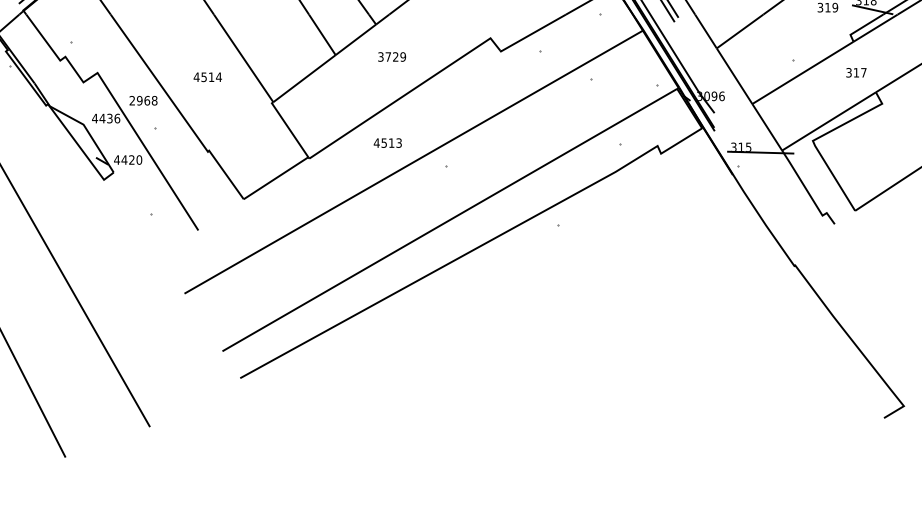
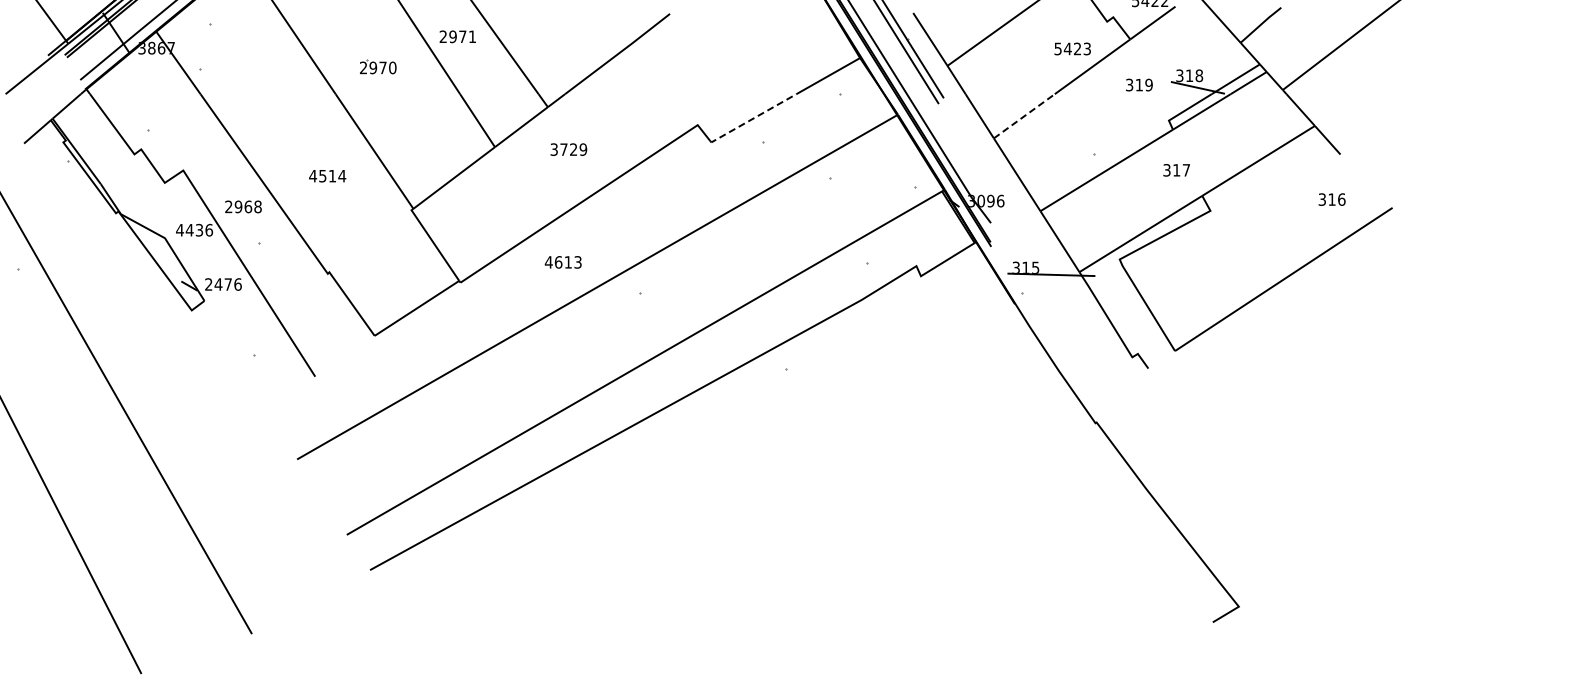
line: (740, 31) -> (1024, 116), solid -> dashed
line: (533, 33) -> (753, 118), solid -> dashed
text: (384, 143) -> (558, 262), 4513 -> 4613
text: (127, 160) -> (222, 284), 4420 -> 2476

